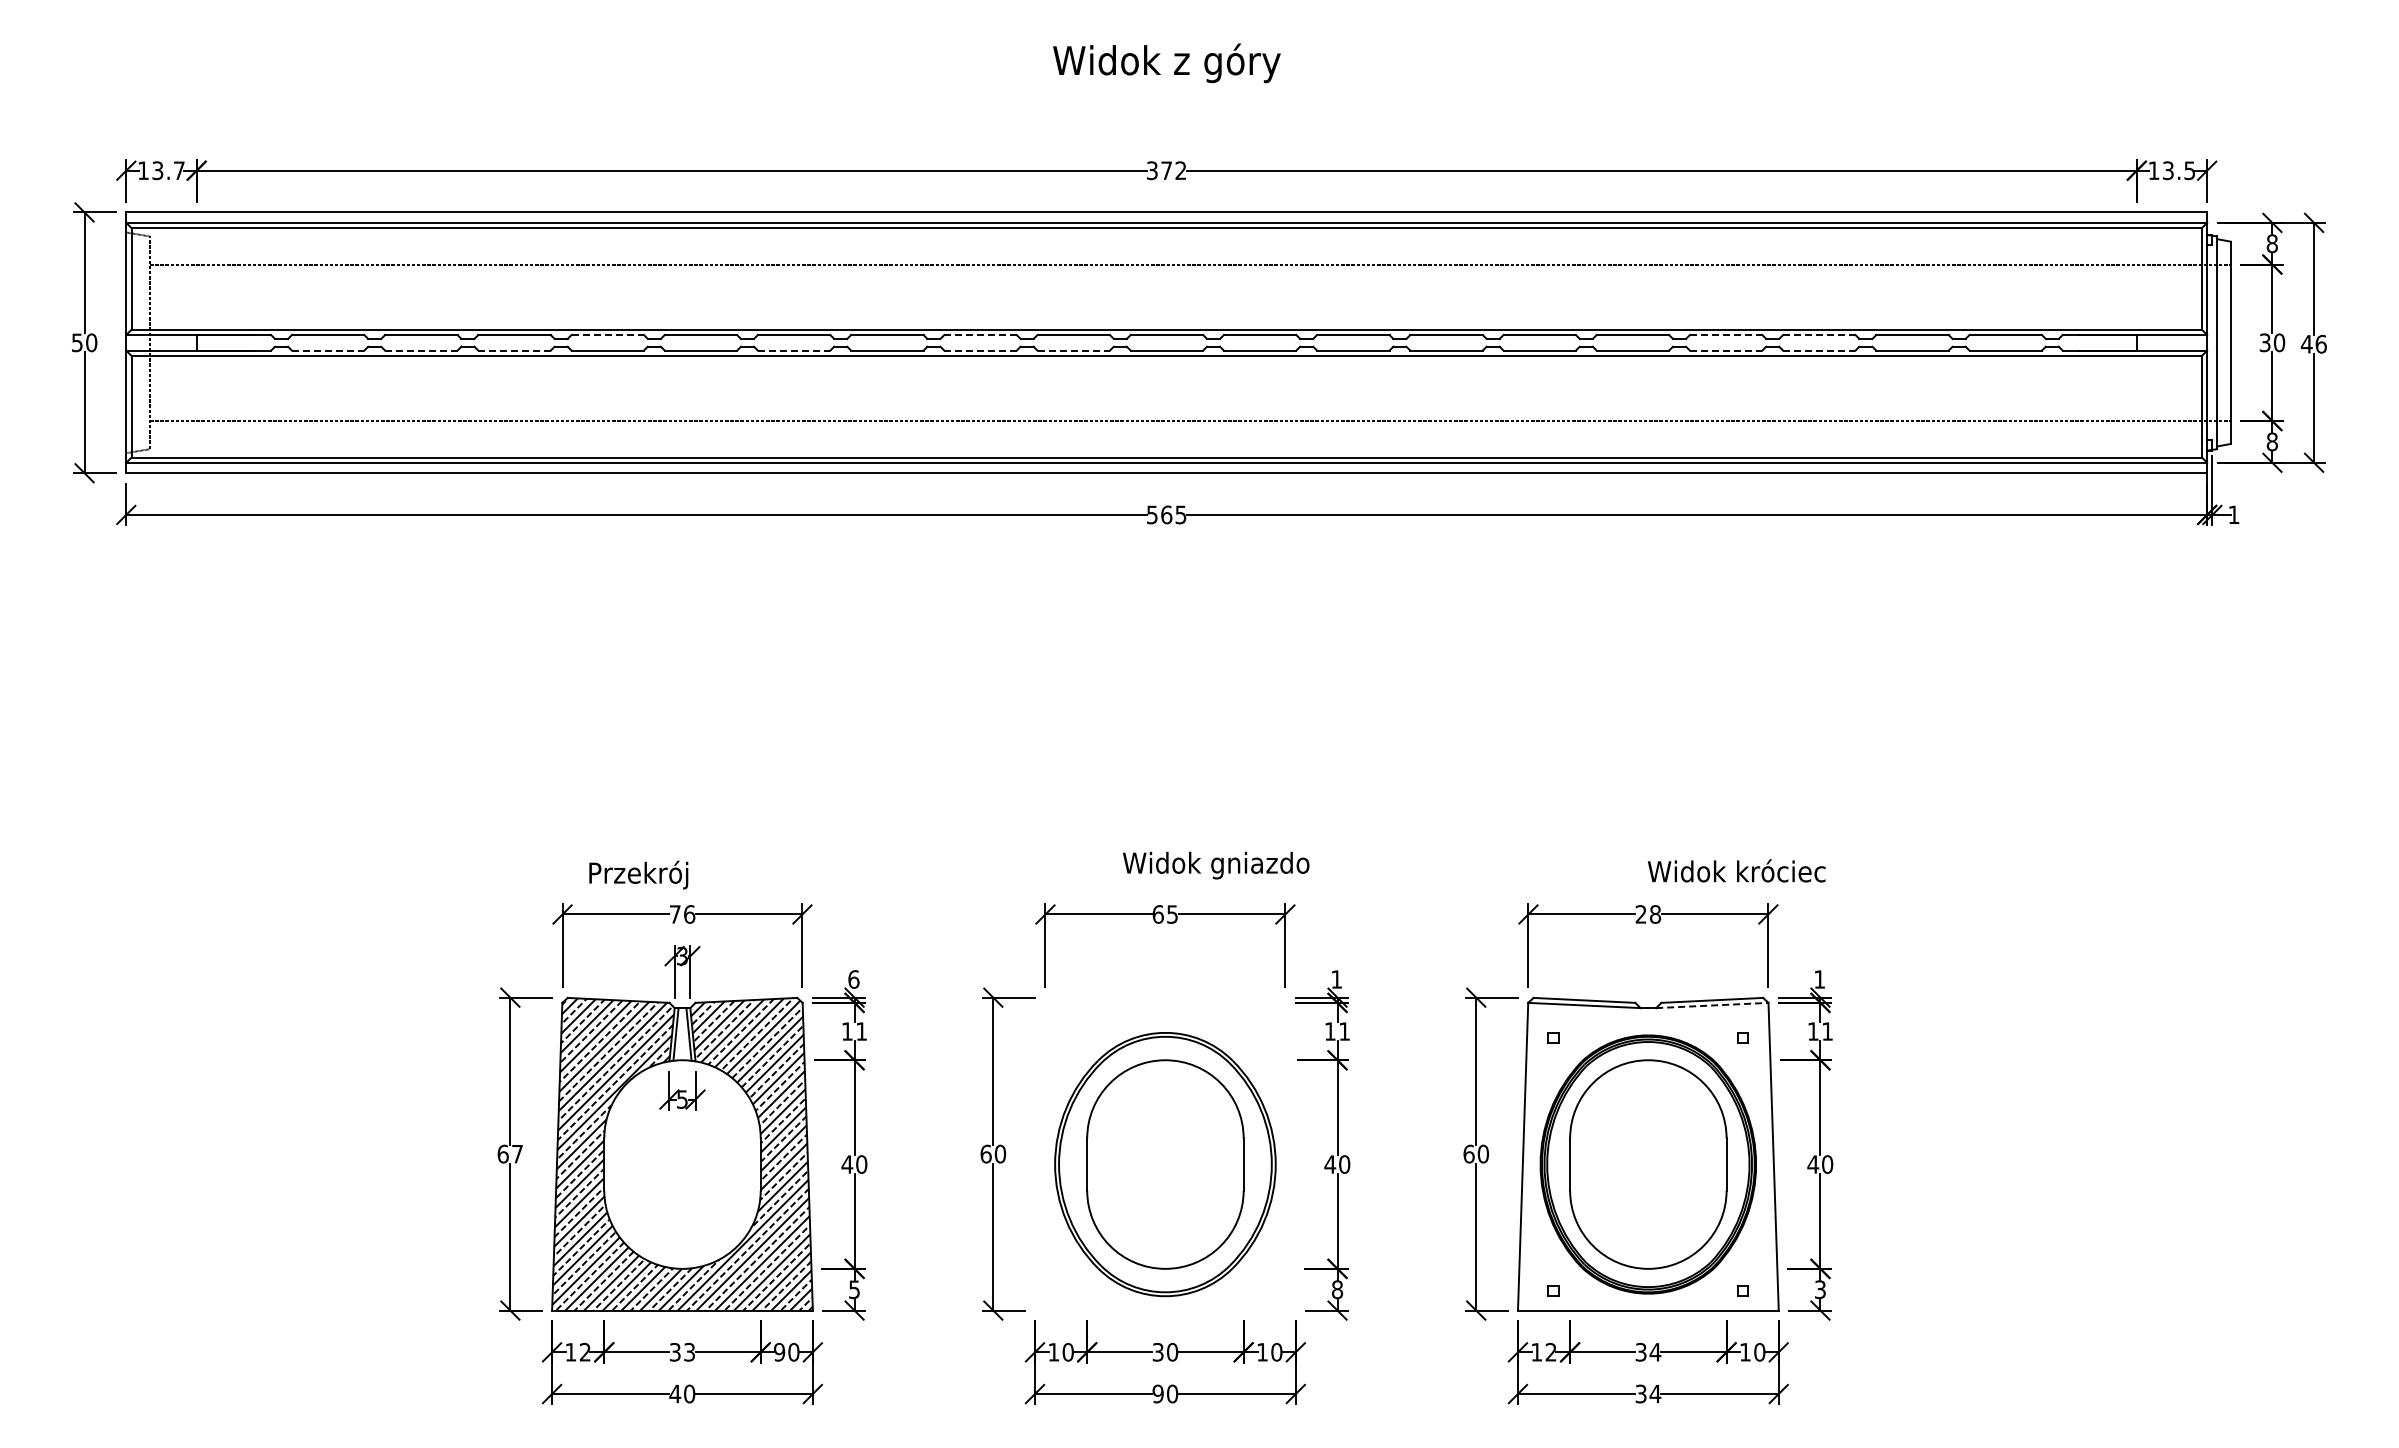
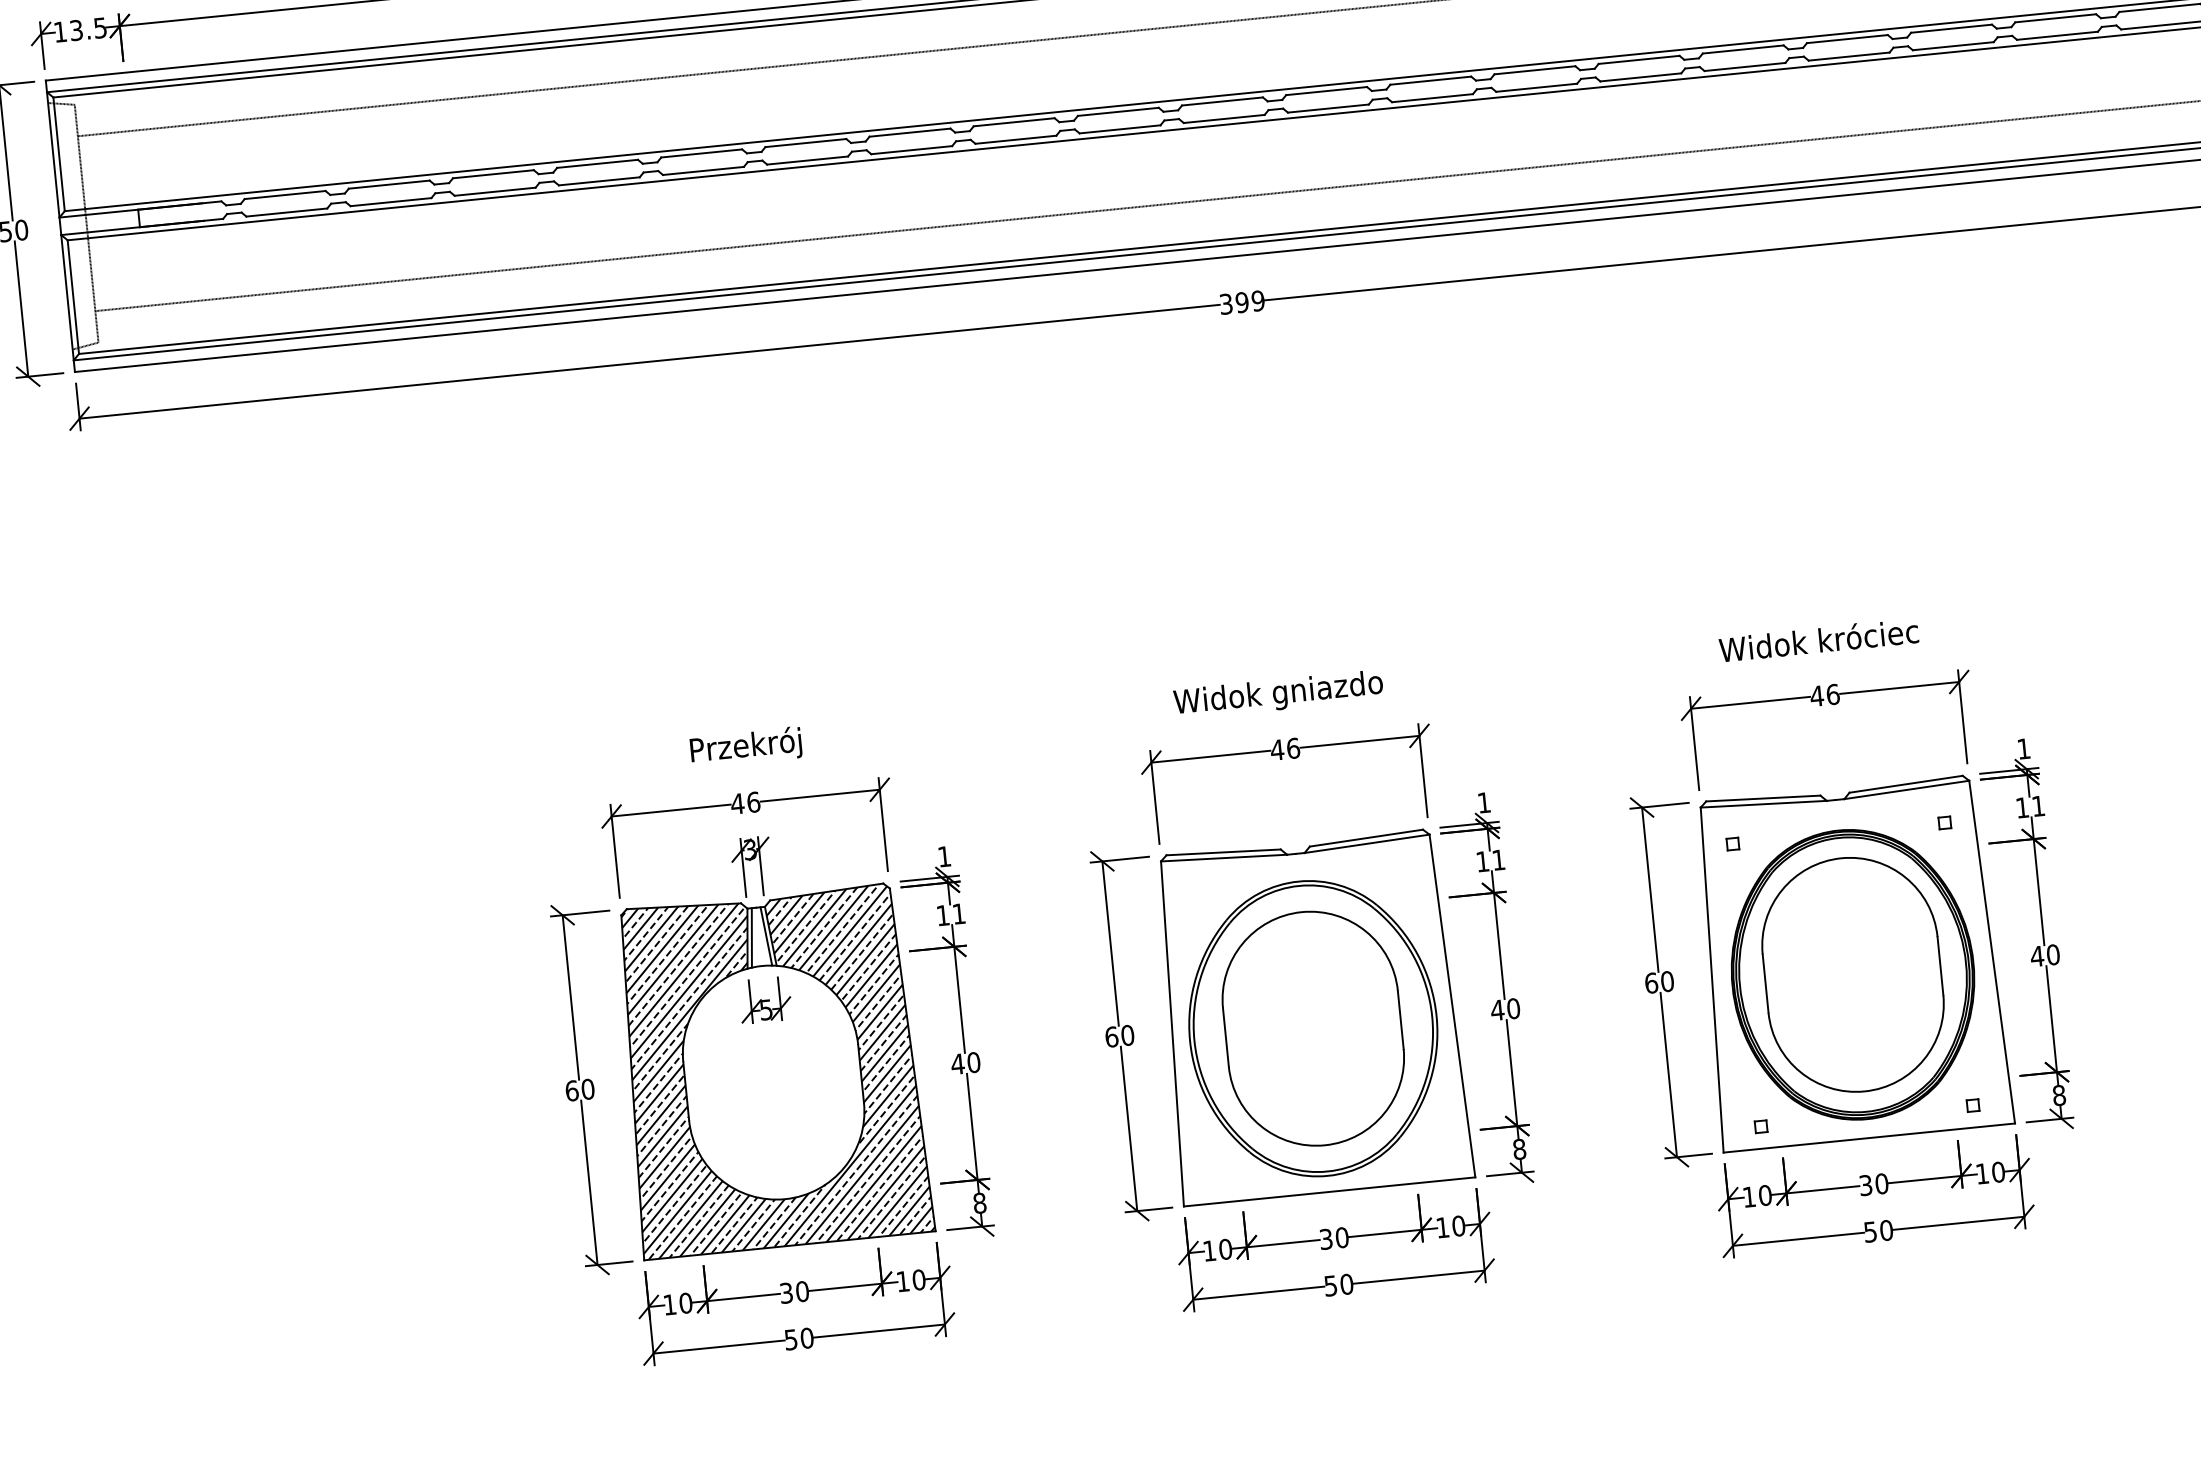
text: (179, 170) -> (100, 27), 13.7 -> 13.5
line: (608, 335) -> (598, 164), dashed -> solid
line: (981, 335) -> (1015, 122), dashed -> solid
line: (1726, 335) -> (1847, 39), dashed -> solid
line: (1819, 335) -> (1951, 29), dashed -> solid
line: (328, 350) -> (287, 212), dashed -> solid
line: (421, 350) -> (391, 201), dashed -> solid
line: (515, 350) -> (496, 191), dashed -> solid
line: (794, 350) -> (807, 160), dashed -> solid
line: (981, 350) -> (1016, 139), dashed -> solid
line: (1074, 350) -> (1120, 129), dashed -> solid
line: (1726, 350) -> (1849, 56), dashed -> solid
line: (1819, 350) -> (1953, 46), dashed -> solid
text: (1166, 514) -> (1242, 302), 565 -> 399
text: (1216, 865) -> (1278, 694), moved
text: (1736, 870) -> (1818, 639), moved
text: (638, 874) -> (745, 746), moved
text: (675, 914) -> (737, 803), 76 -> 46
text: (1165, 914) -> (1285, 749), 65 -> 46
text: (1648, 914) -> (1825, 695), 28 -> 46
text: (853, 979) -> (944, 856), 6 -> 1
line: (1712, 1005) -> (1906, 789), dashed -> solid
text: (517, 1153) -> (588, 1088), 67 -> 60
part: (1165, 1153) -> (1312, 1016), added
text: (854, 1289) -> (979, 1203), 5 -> 8
text: (1820, 1289) -> (2059, 1095), 3 -> 8
text: (779, 1351) -> (902, 1280), 90 -> 10
text: (1655, 1351) -> (1881, 1182), 34 -> 30
text: (584, 1352) -> (685, 1303), 12 -> 10
text: (689, 1352) -> (802, 1291), 33 -> 30
text: (1550, 1352) -> (1764, 1195), 12 -> 10
text: (1157, 1393) -> (1330, 1285), 90 -> 50
text: (1648, 1393) -> (1878, 1230), 34 -> 50
text: (675, 1394) -> (791, 1340), 40 -> 50

